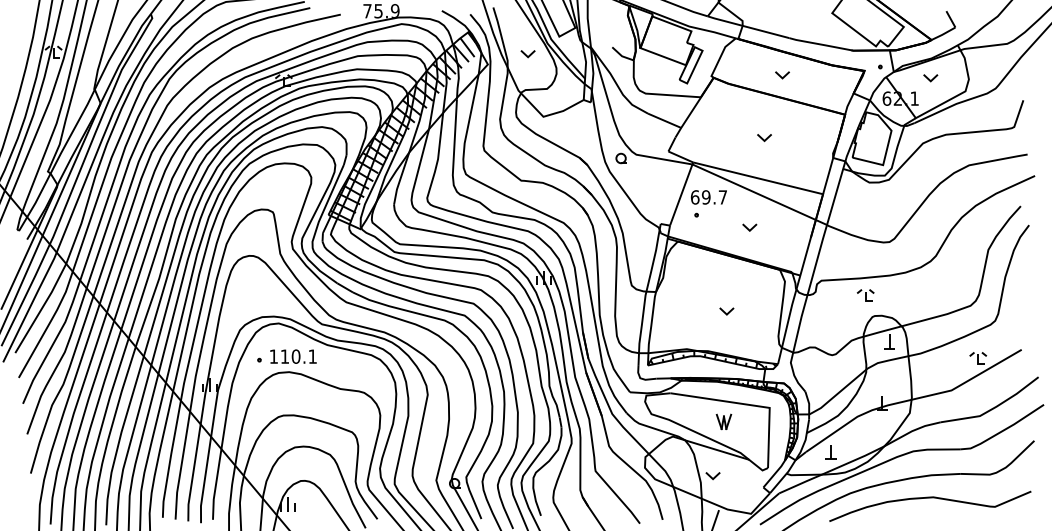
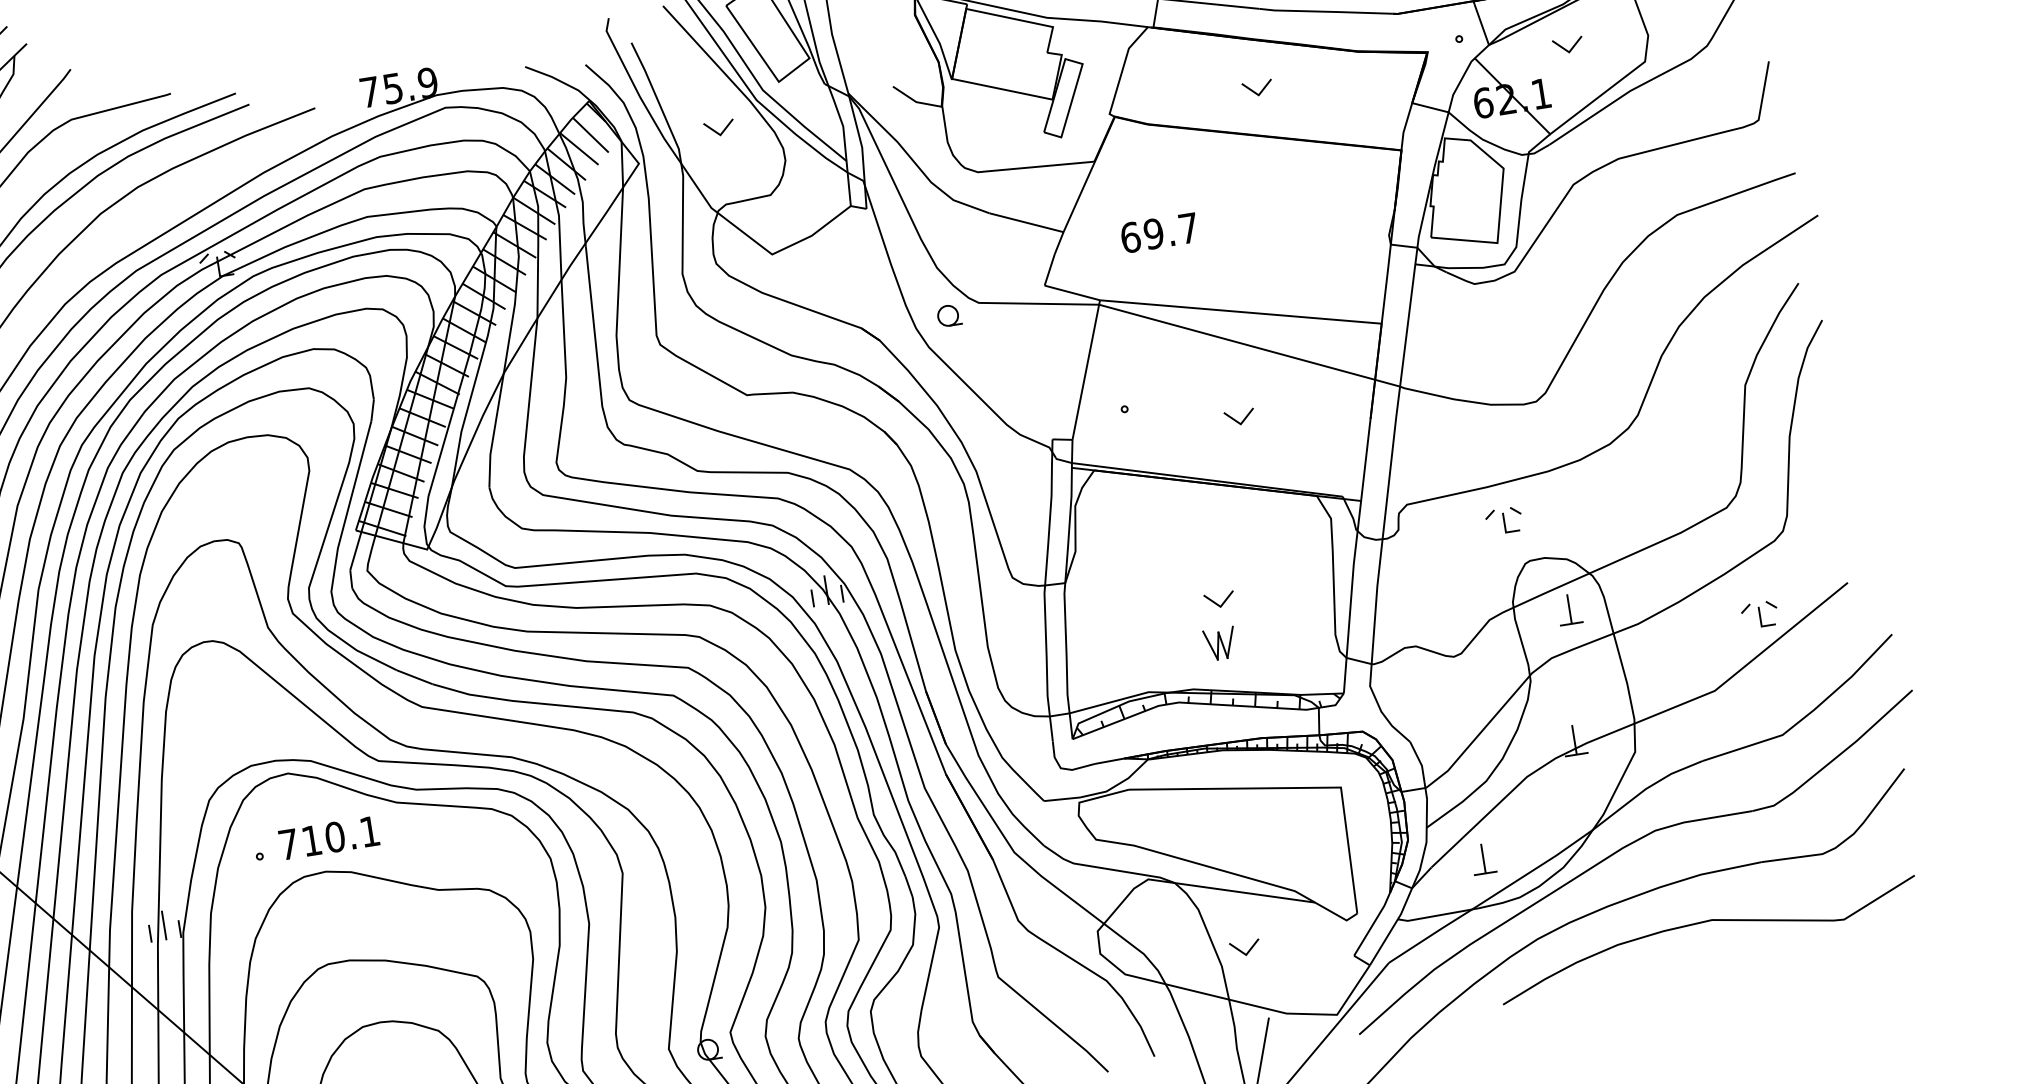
part: (764, 138) -> (1240, 226), removed
text: (708, 197) -> (1158, 233), moved
text: (273, 356) -> (287, 844), 110.1 -> 710.1
part: (723, 421) -> (1219, 643), moved

